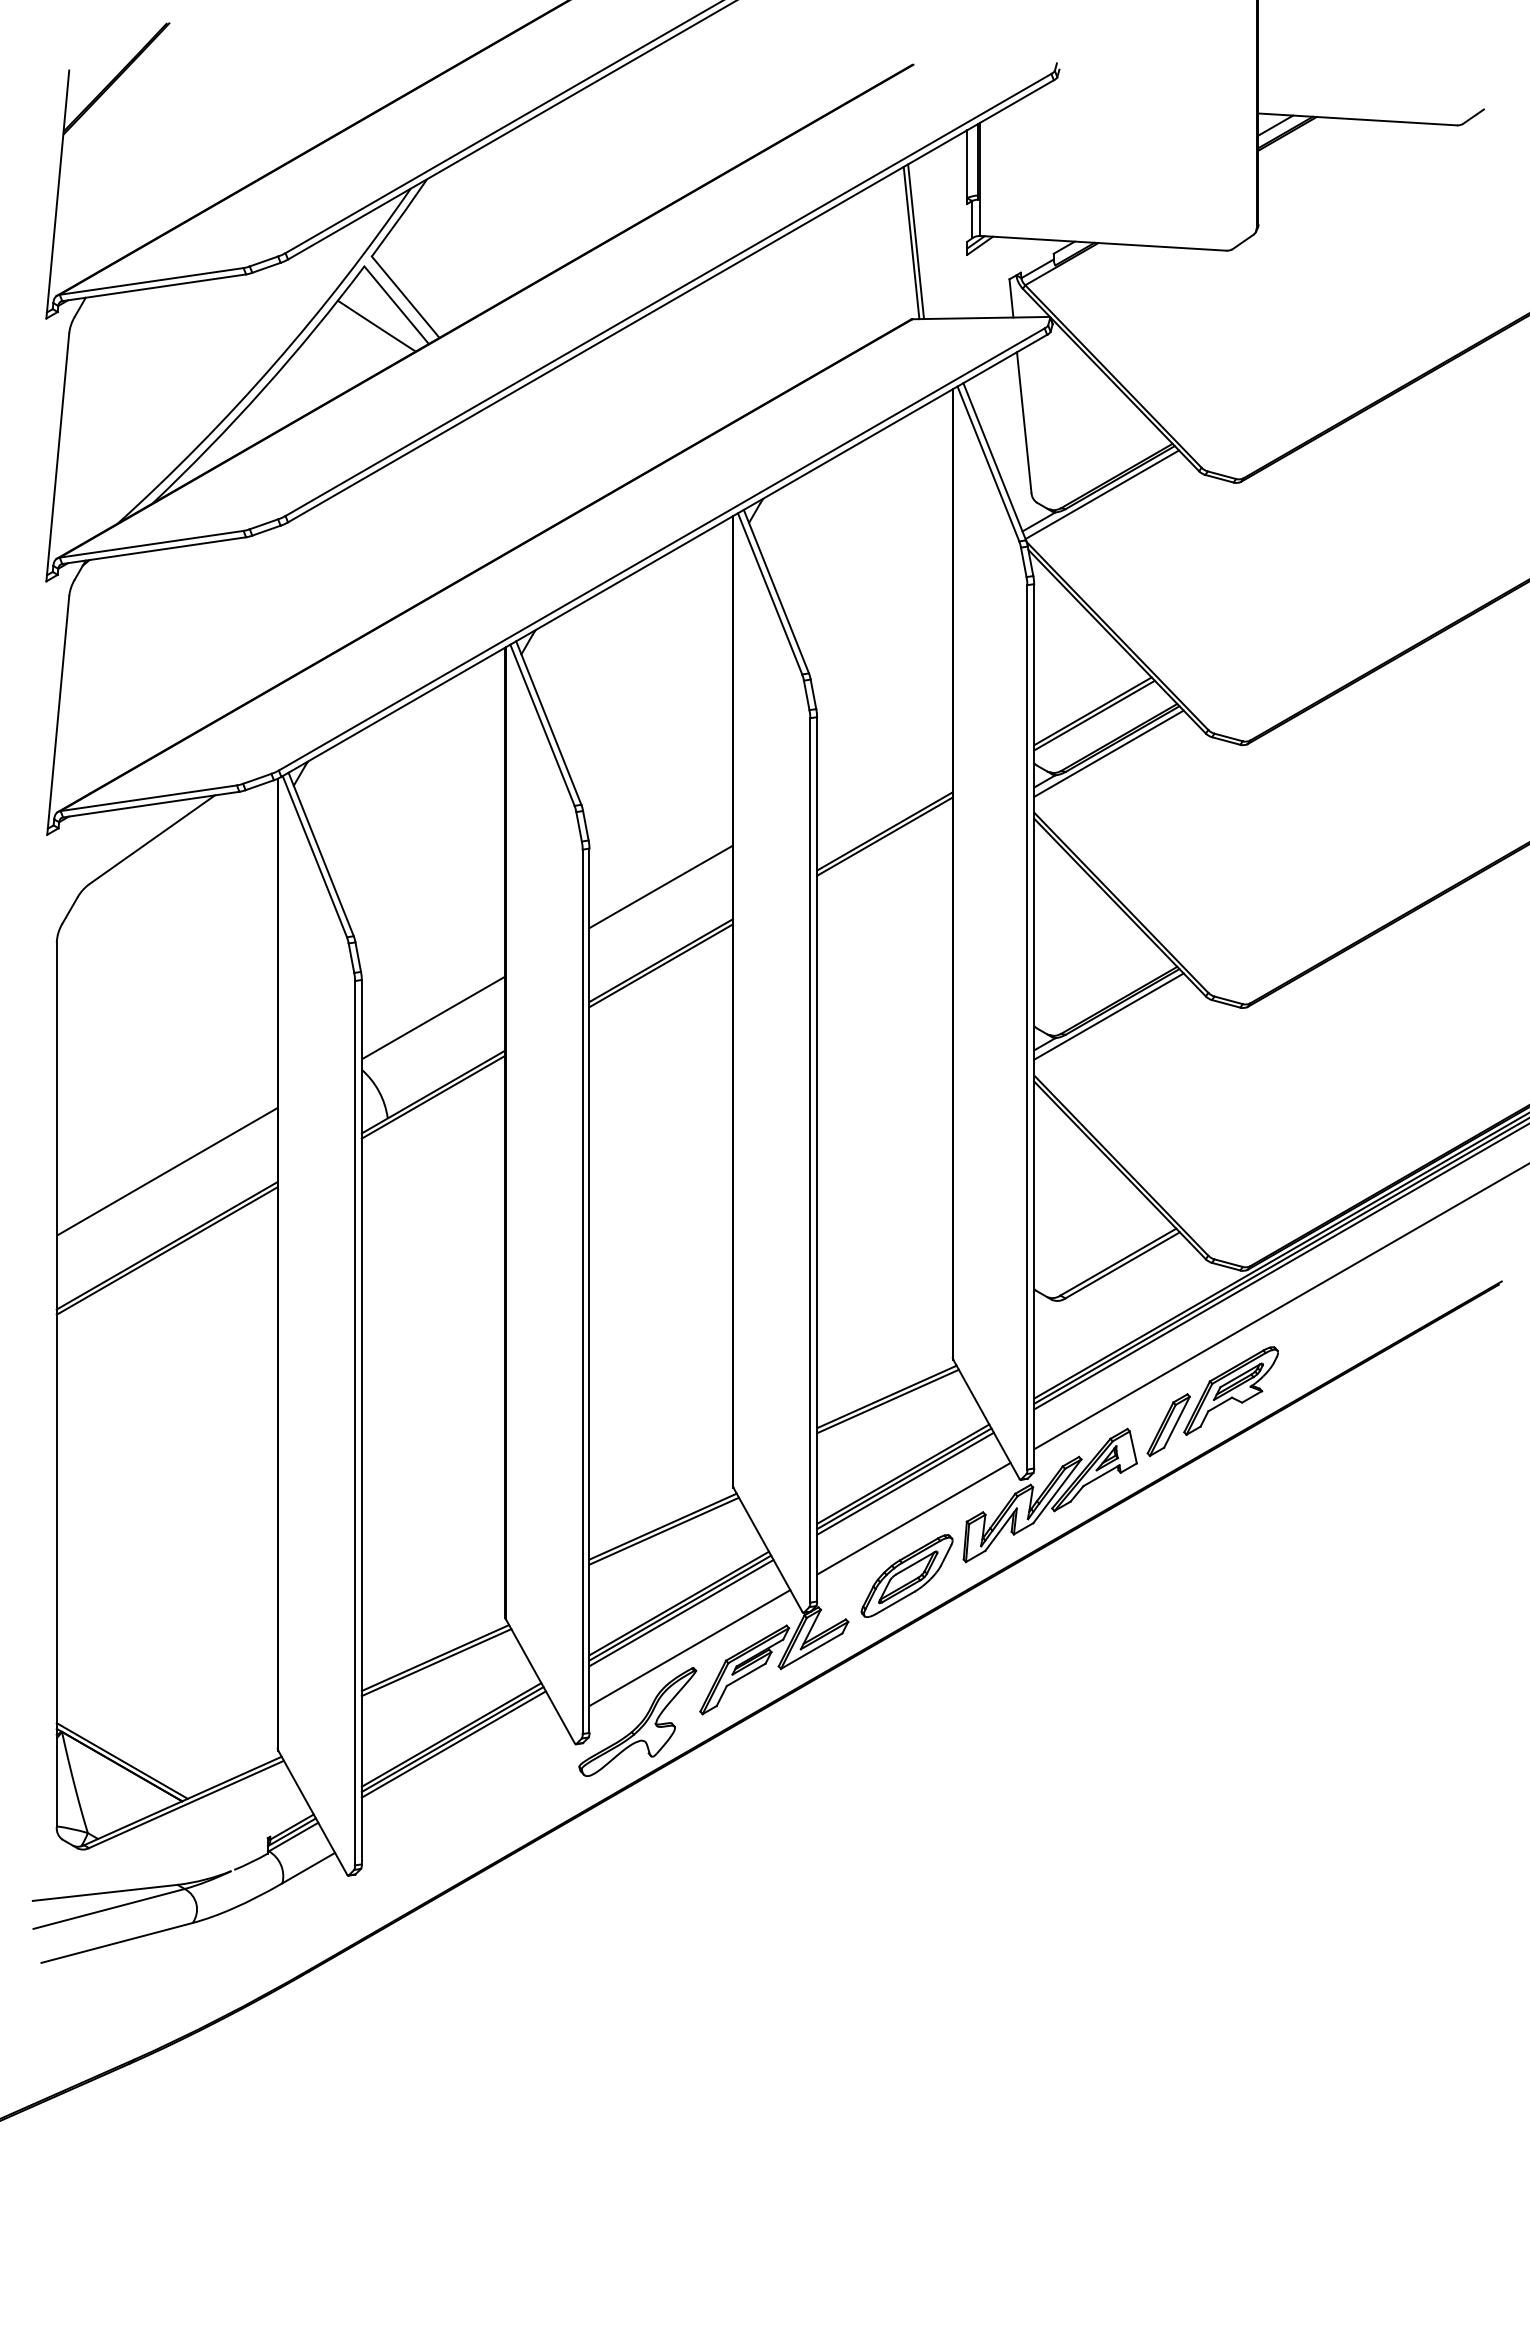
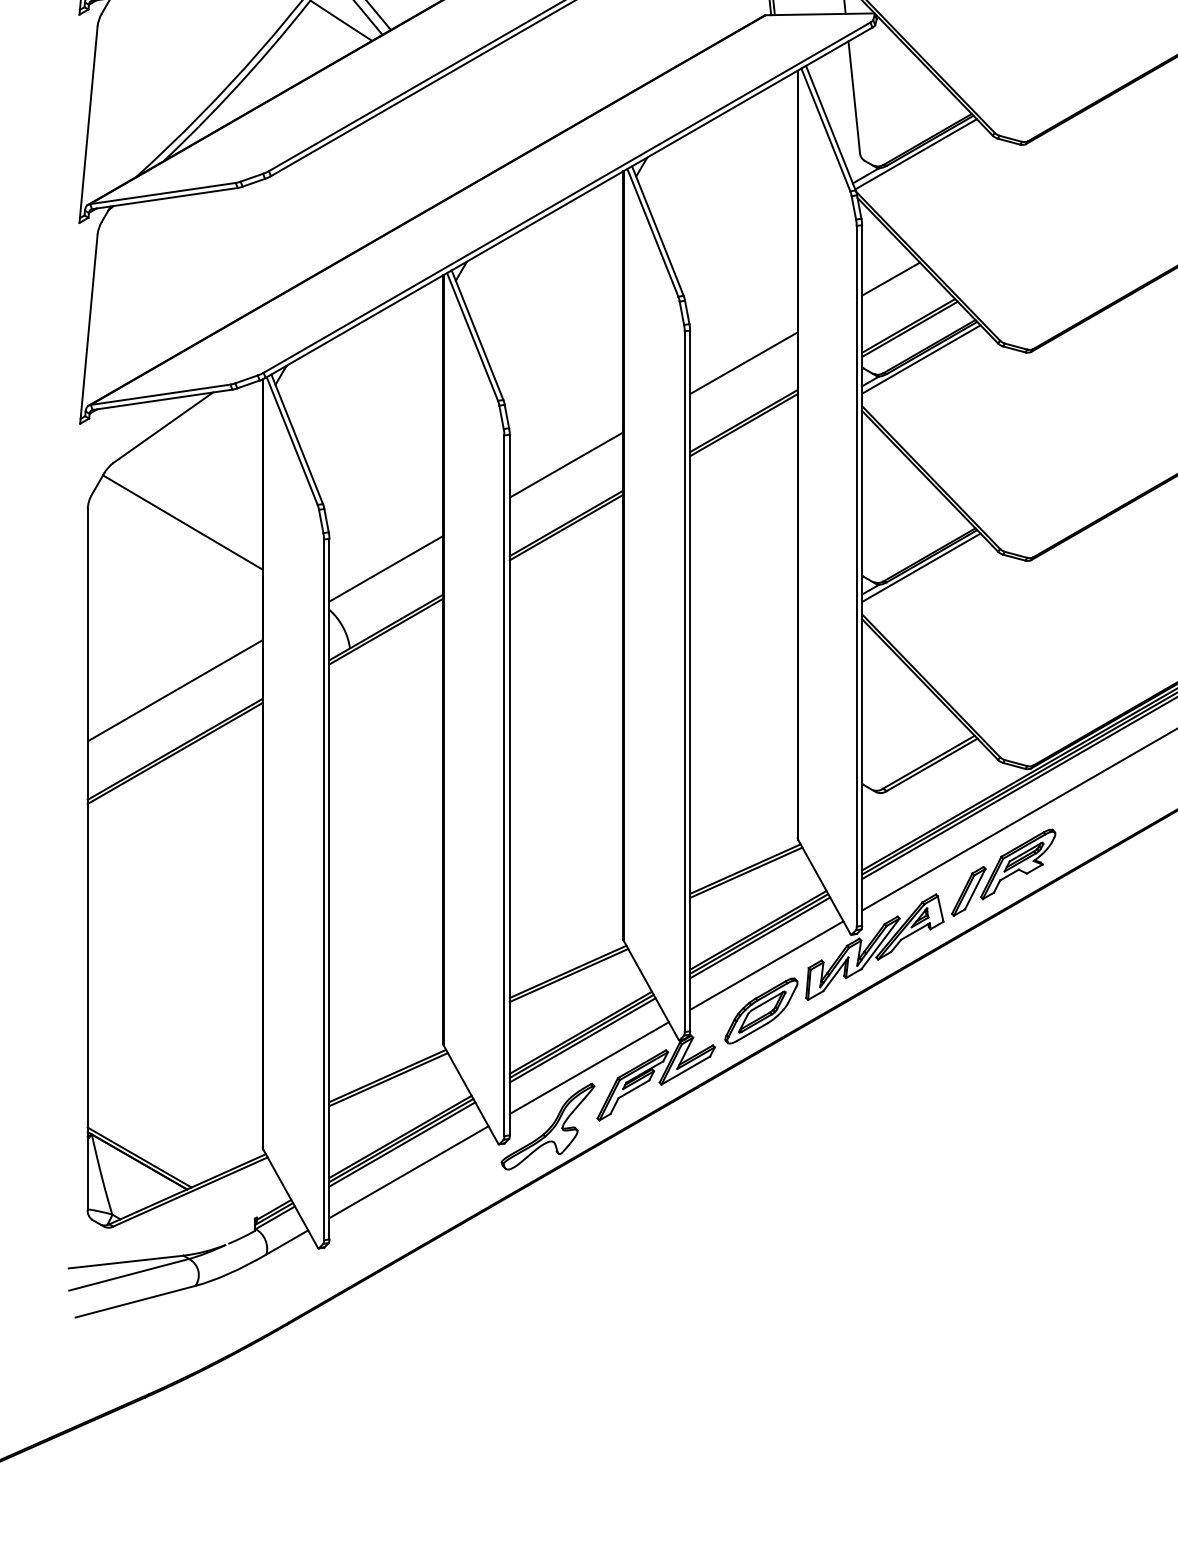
line: (1070, 652) -> (890, 279), added
line: (884, 758) -> (743, 363), added
line: (176, 959) -> (182, 522), added
line: (461, 1779) -> (408, 1172), added

